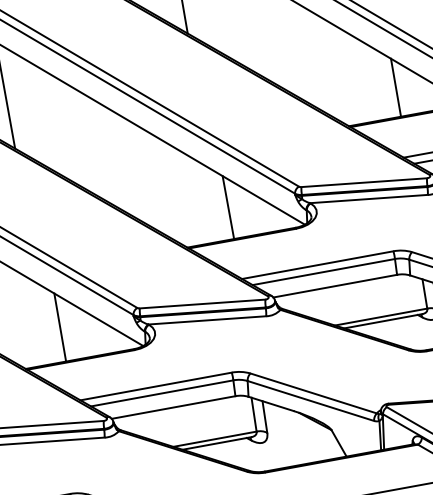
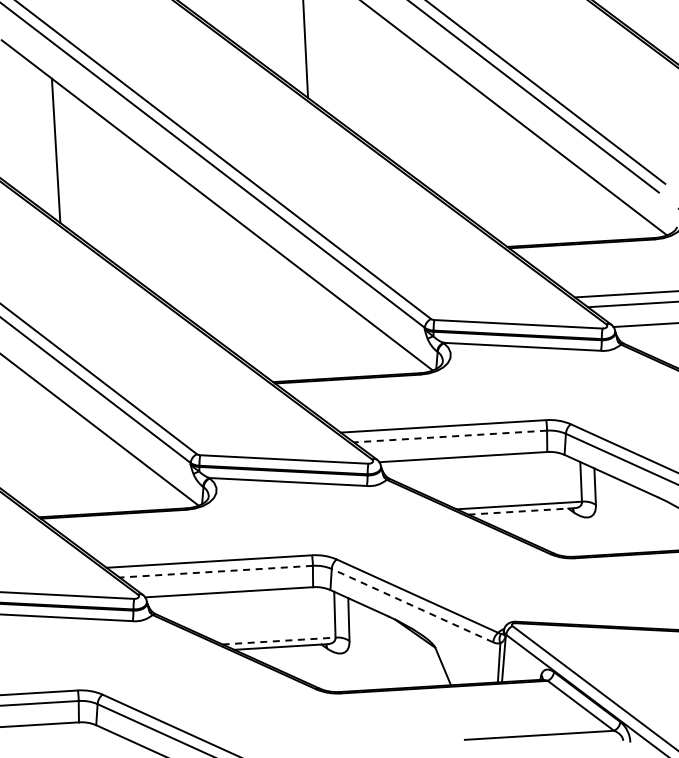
line: (395, 87) -> (575, 203), removed
line: (227, 207) -> (333, 335), removed
line: (323, 272) -> (450, 436), solid -> dashed
line: (383, 321) -> (521, 511), solid -> dashed
line: (60, 327) -> (91, 467), removed
line: (162, 393) -> (216, 571), solid -> dashed
line: (310, 400) -> (412, 605), solid -> dashed
line: (215, 439) -> (279, 641), solid -> dashed

